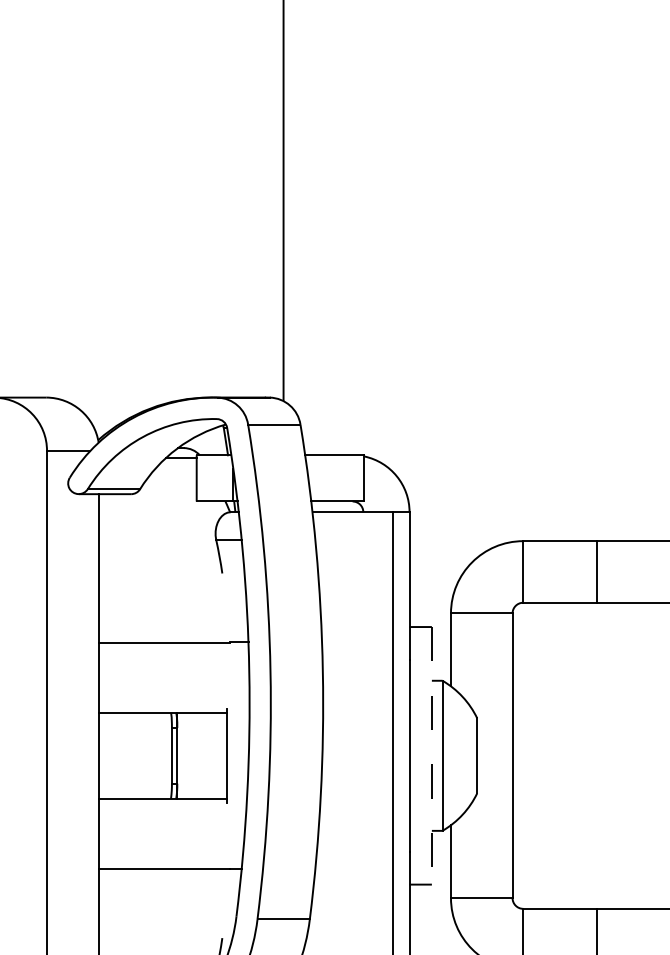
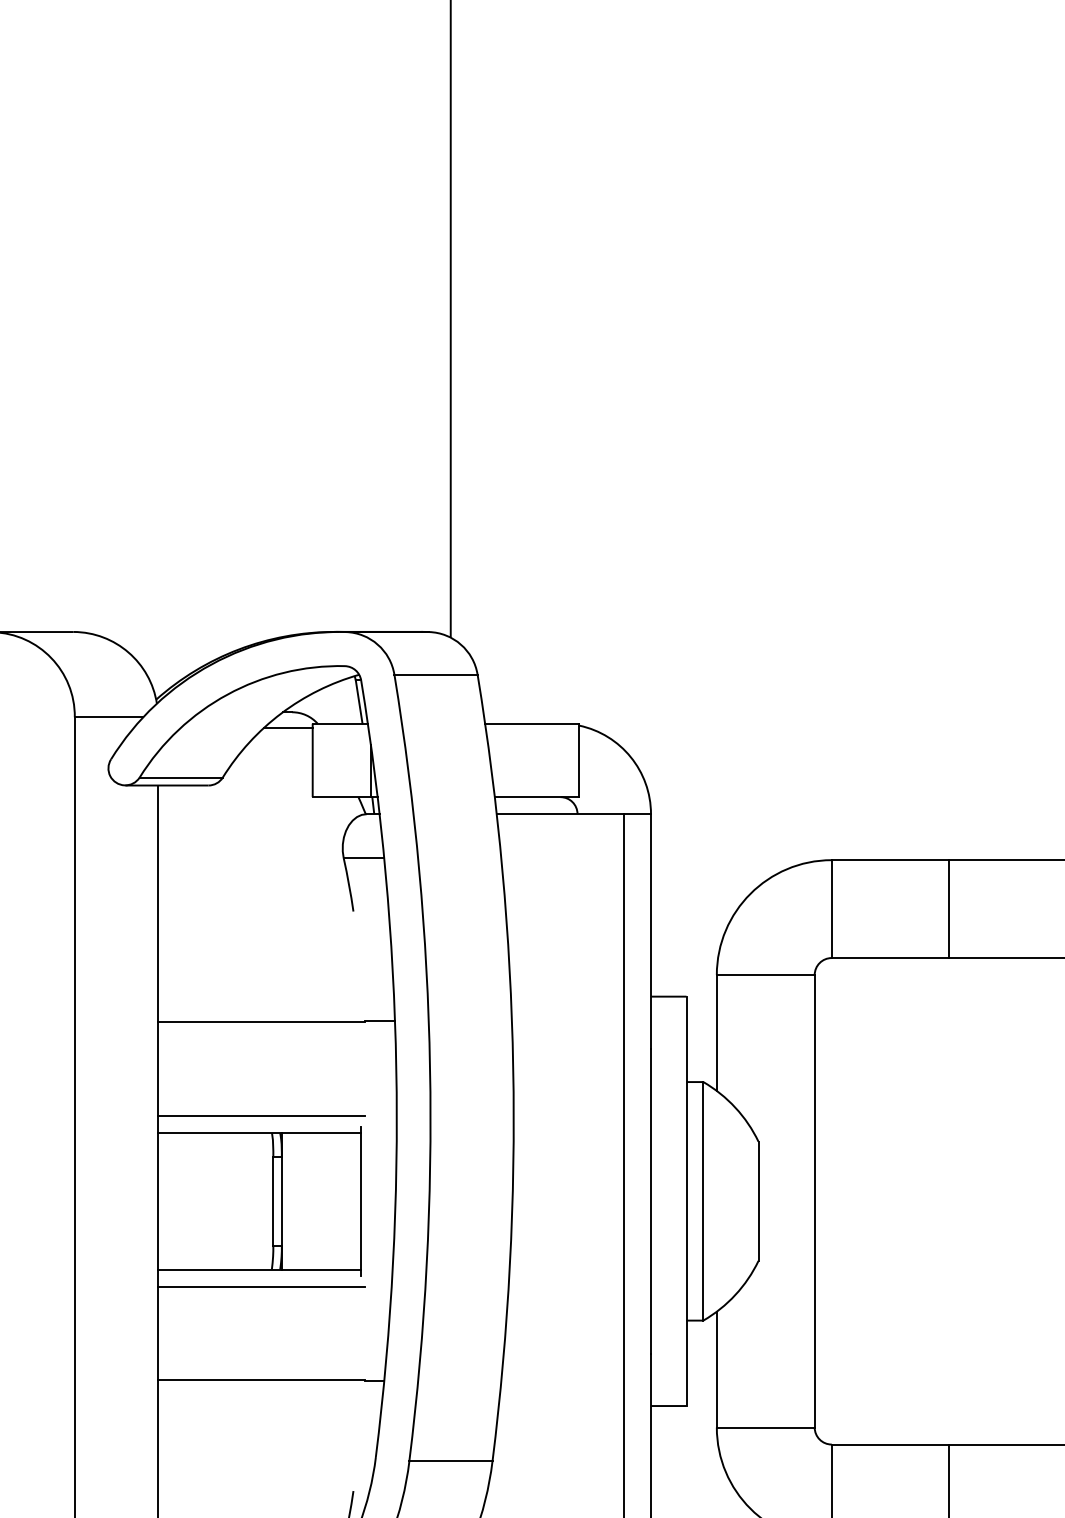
line: (164, 702) -> (261, 1116), added
line: (431, 755) -> (685, 1200), dashed -> solid
line: (164, 809) -> (261, 1286), added

